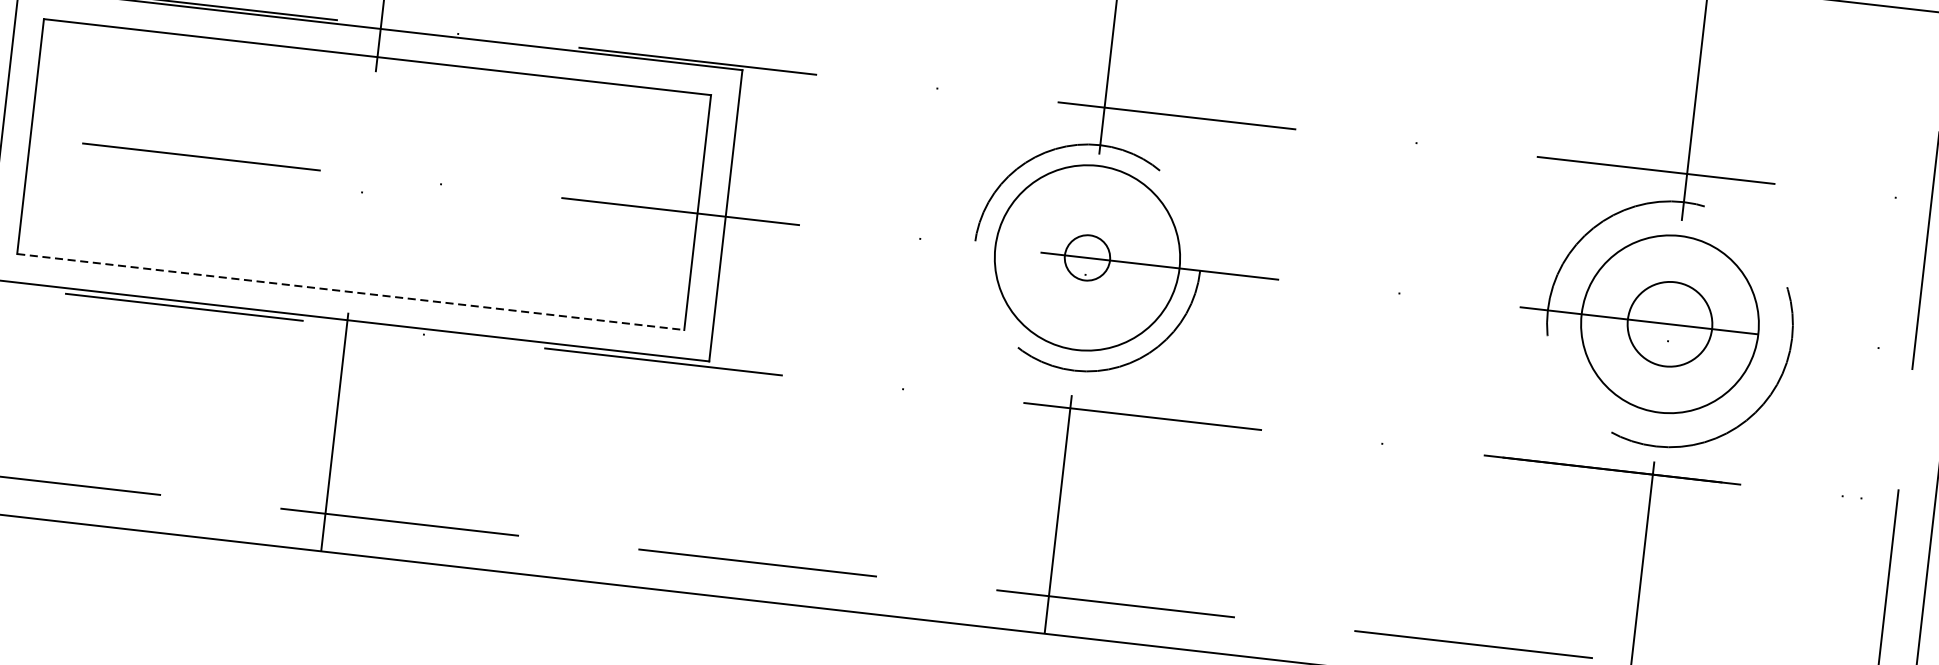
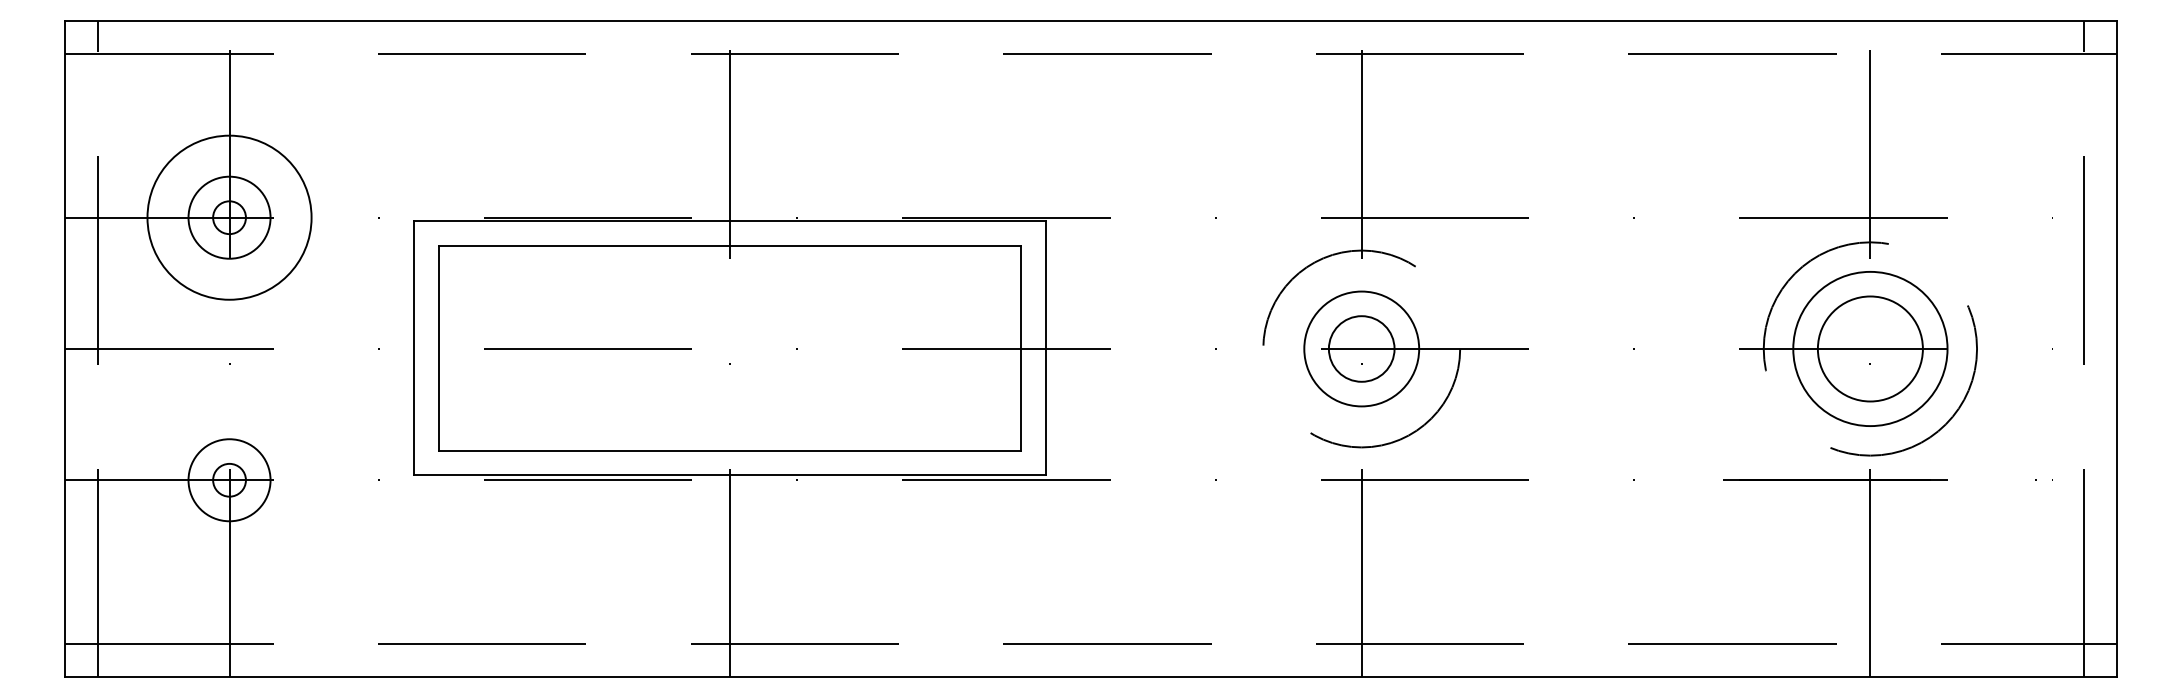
circle: (1087, 257) -> (1361, 348), size x0.71
circle: (1087, 257) -> (1361, 348), size x1.67
line: (351, 291) -> (730, 450), dashed -> solid
circle: (1669, 323) -> (1869, 348), size x1.43

